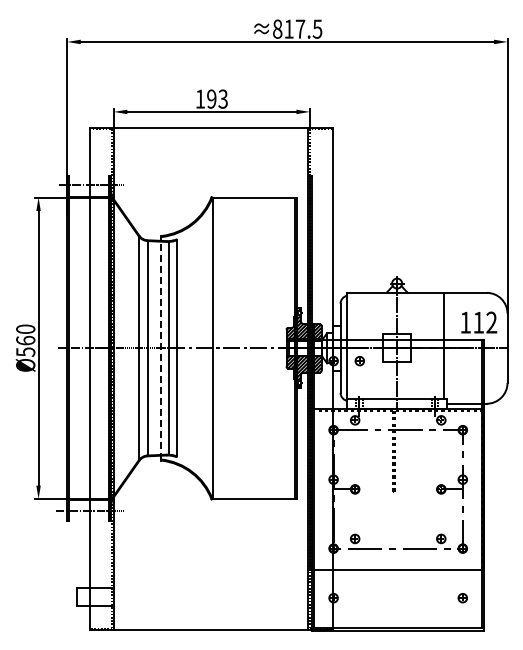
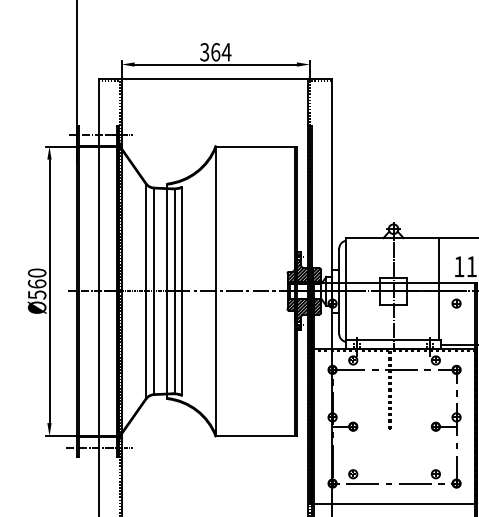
text: (211, 98) -> (215, 51), 193 -> 364
line: (161, 347) -> (167, 290), dashed -> solid
part: (359, 361) -> (456, 303), moved

